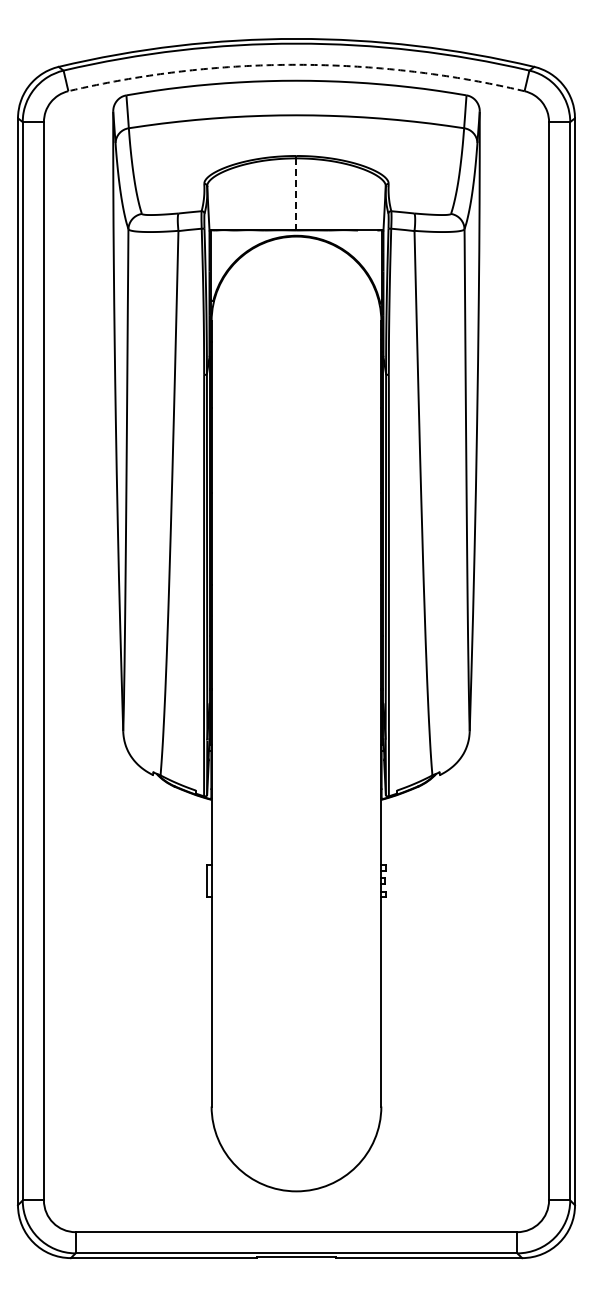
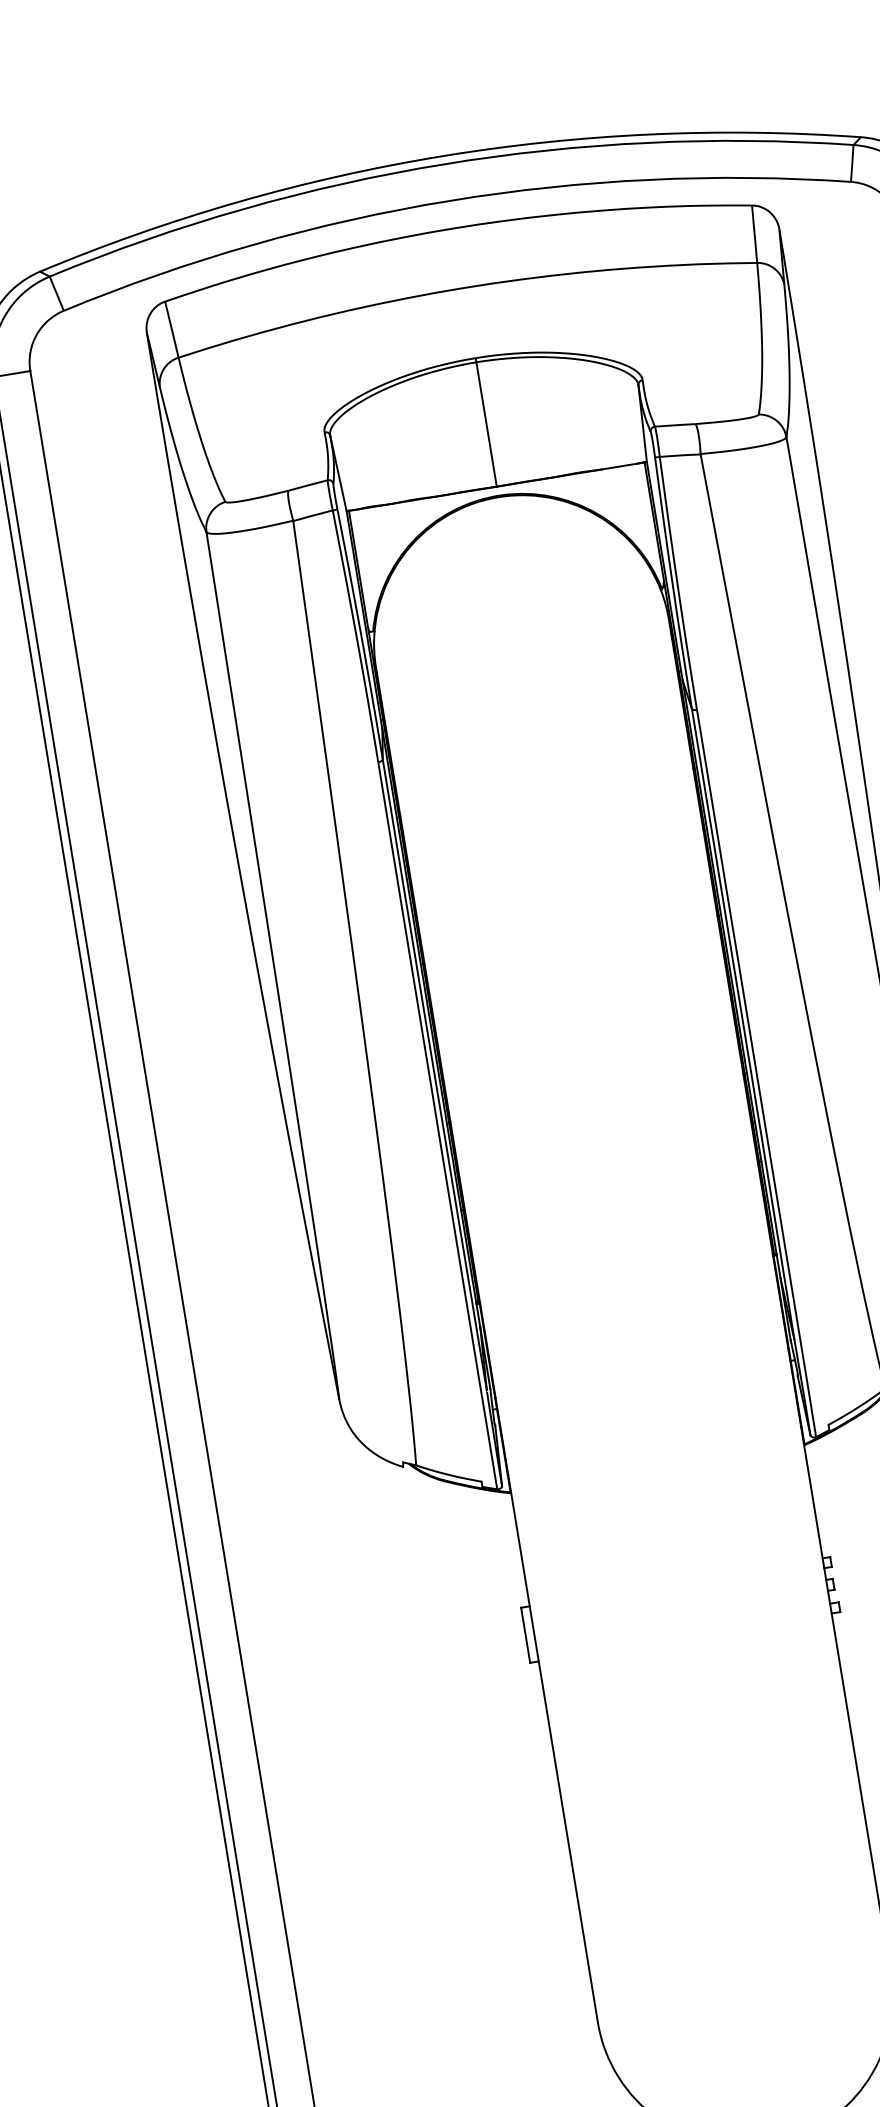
arc: (296, 64) -> (449, 200), dashed -> solid
line: (296, 194) -> (486, 424), dashed -> solid

